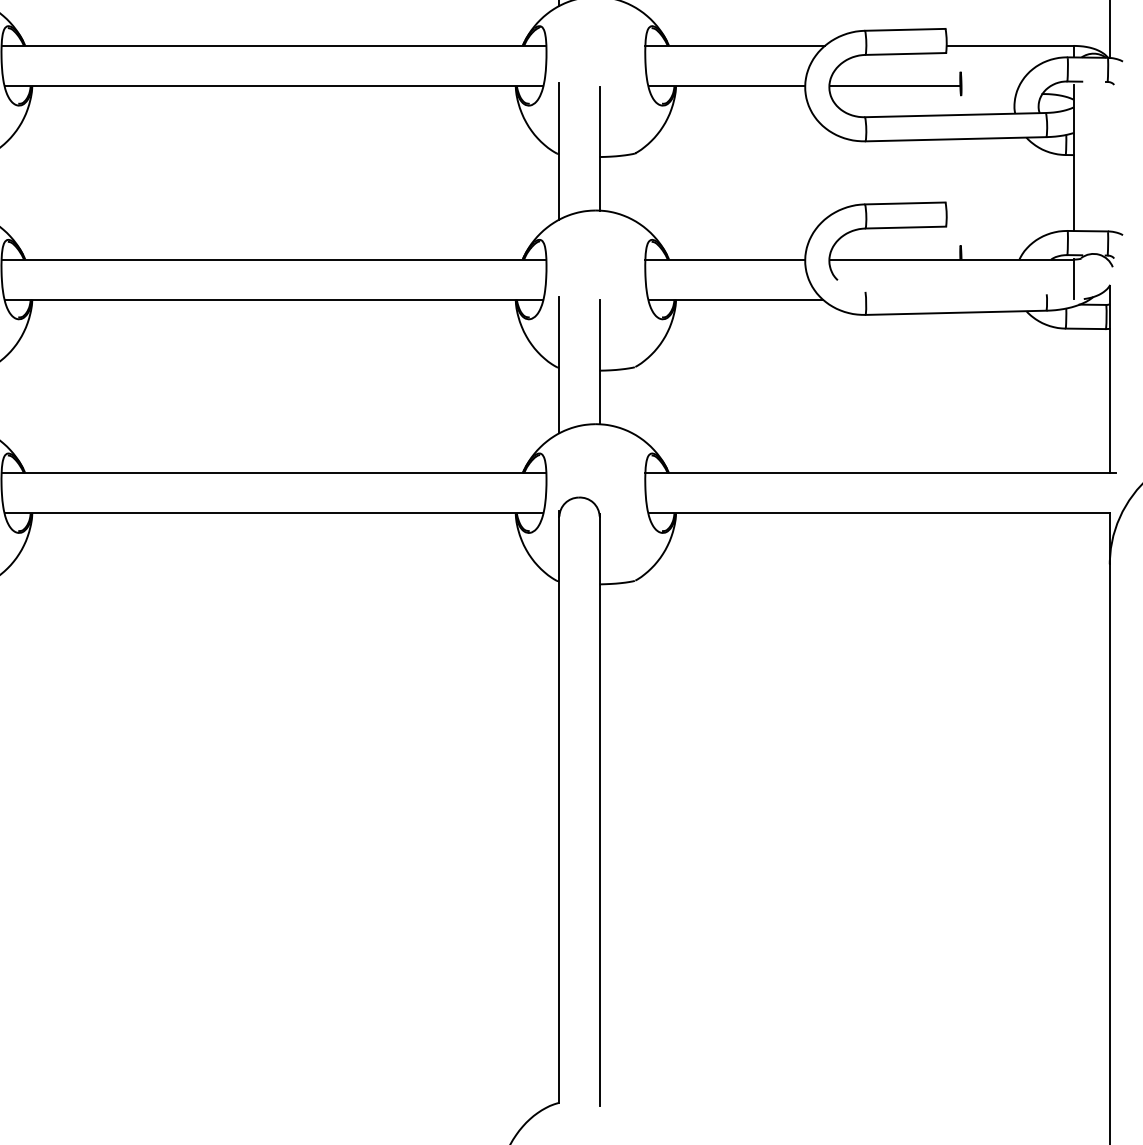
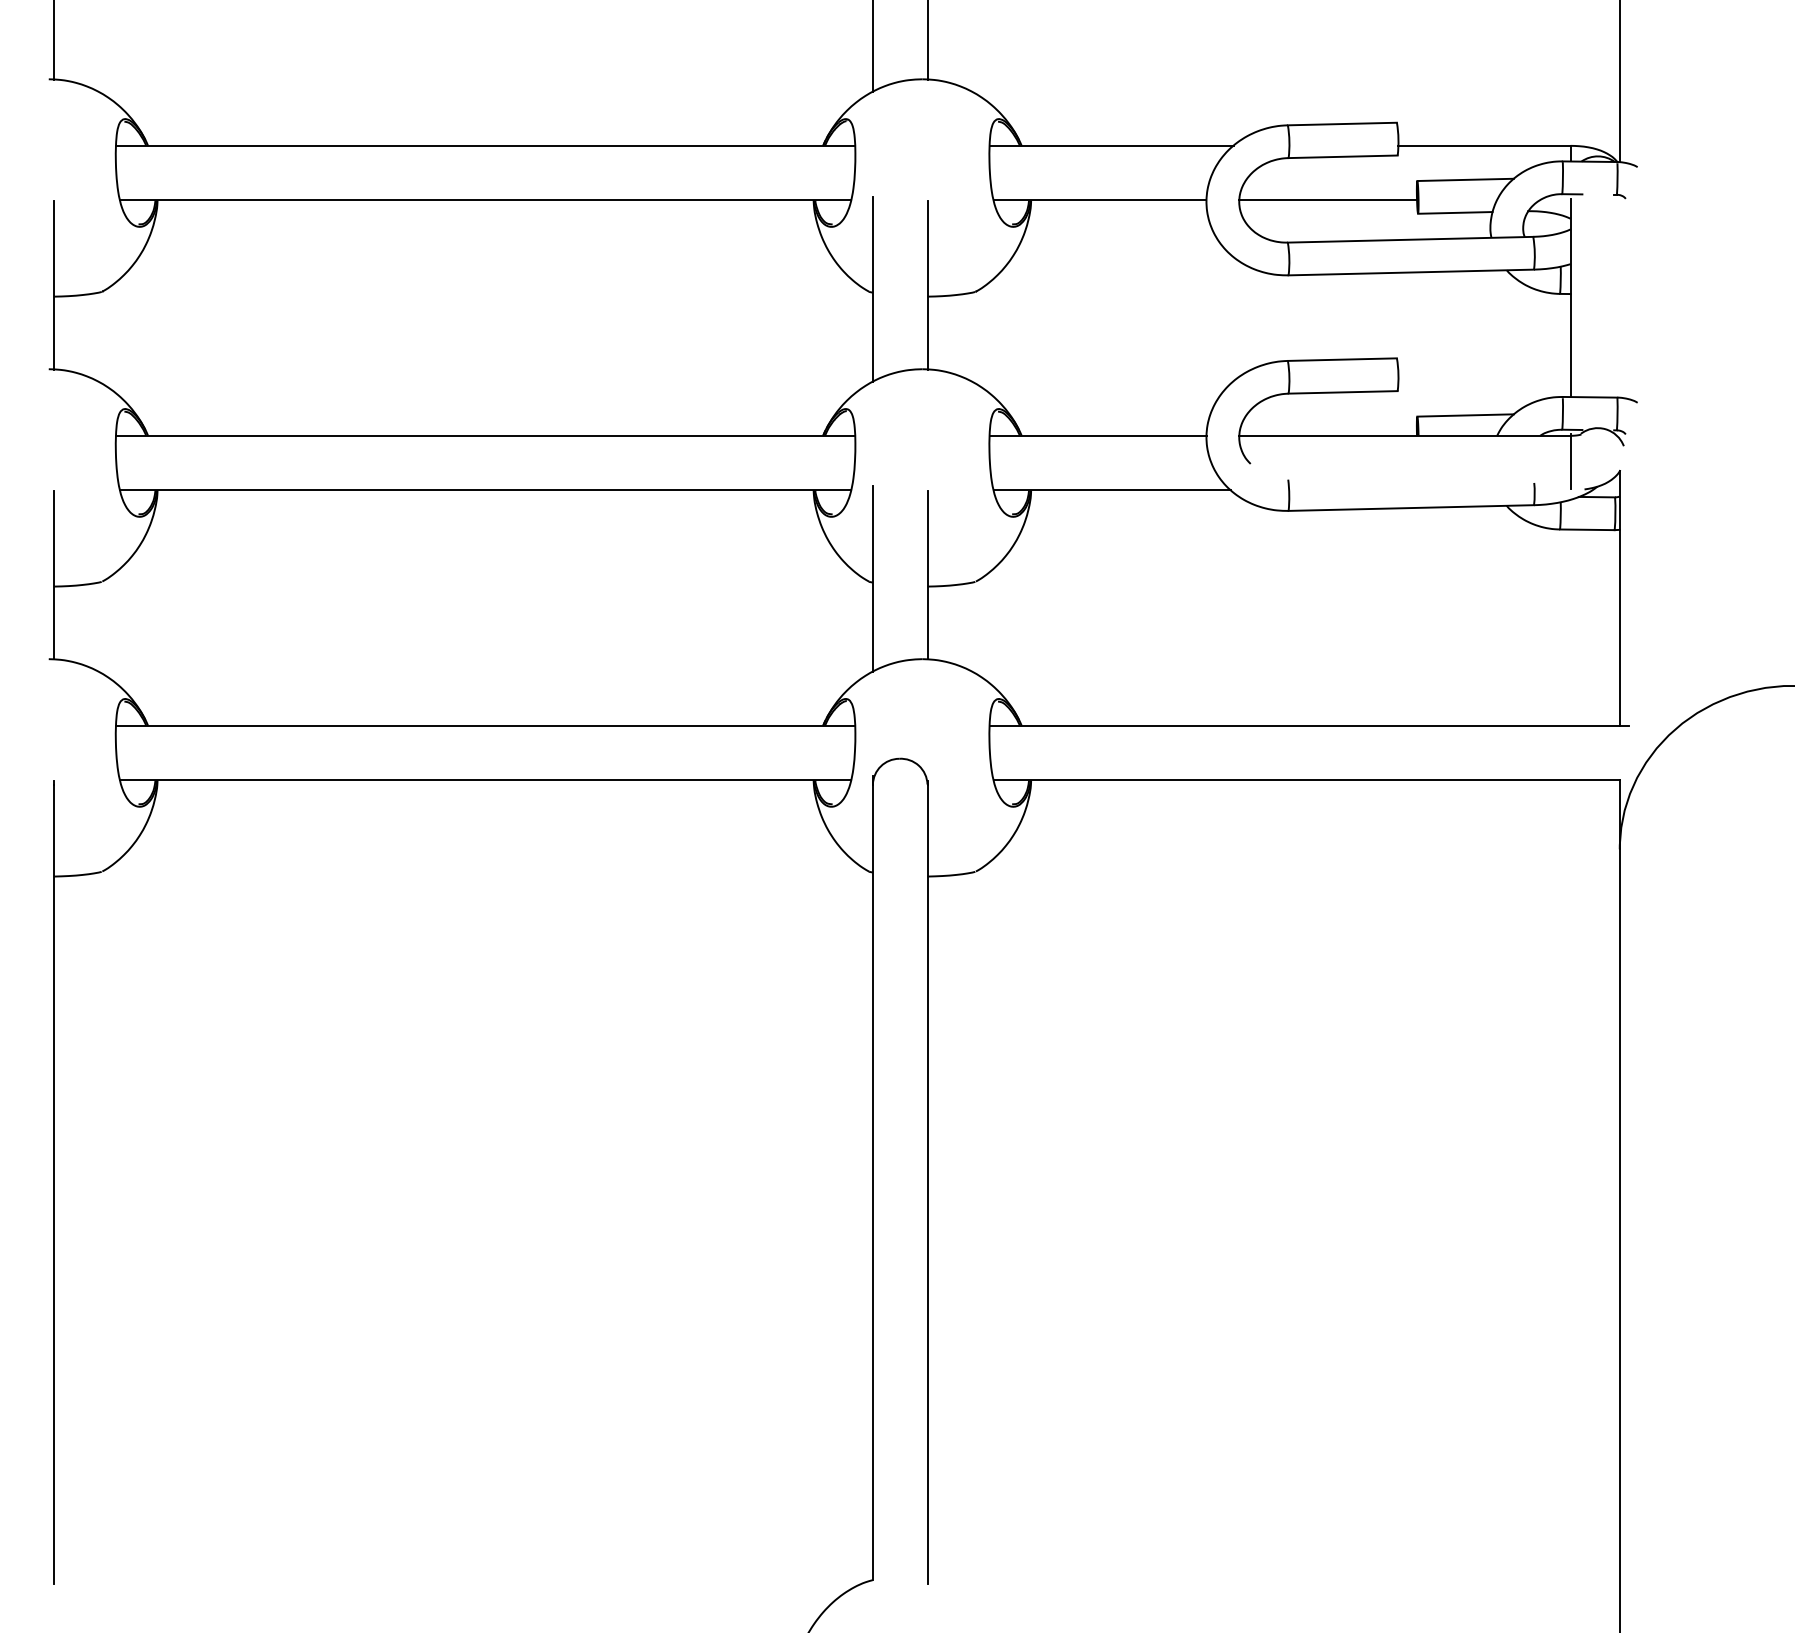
line: (996, 70) -> (1465, 179), added
line: (988, 95) -> (1455, 212), added
line: (996, 244) -> (1465, 415), added

